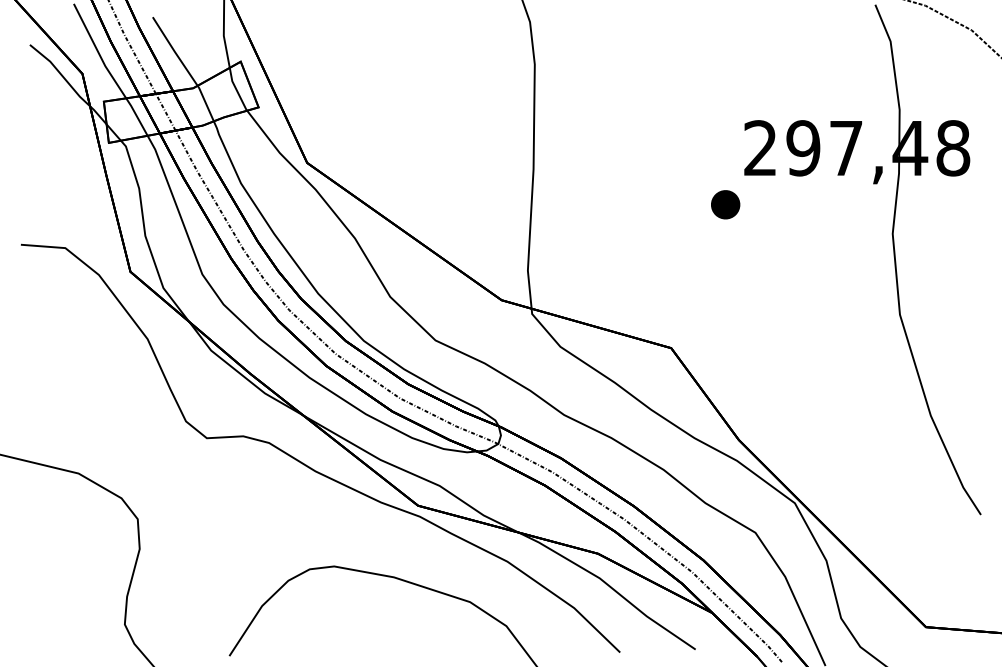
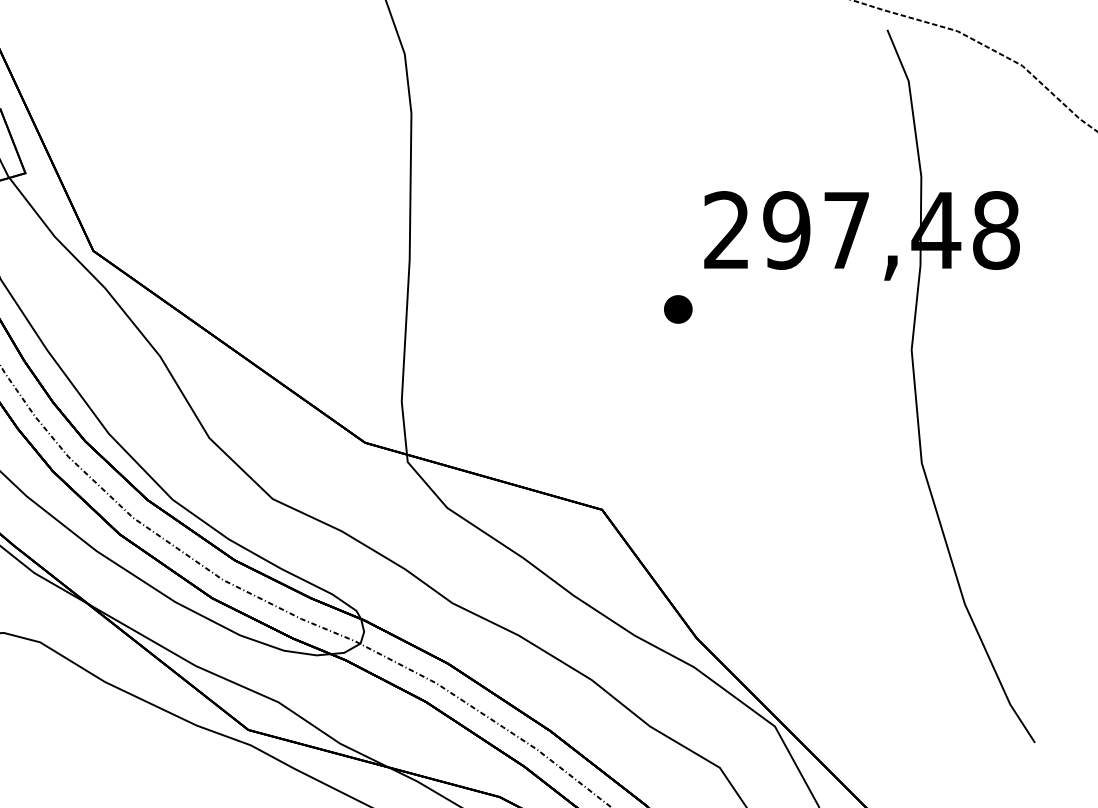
part: (725, 204) -> (677, 308), size x0.7

